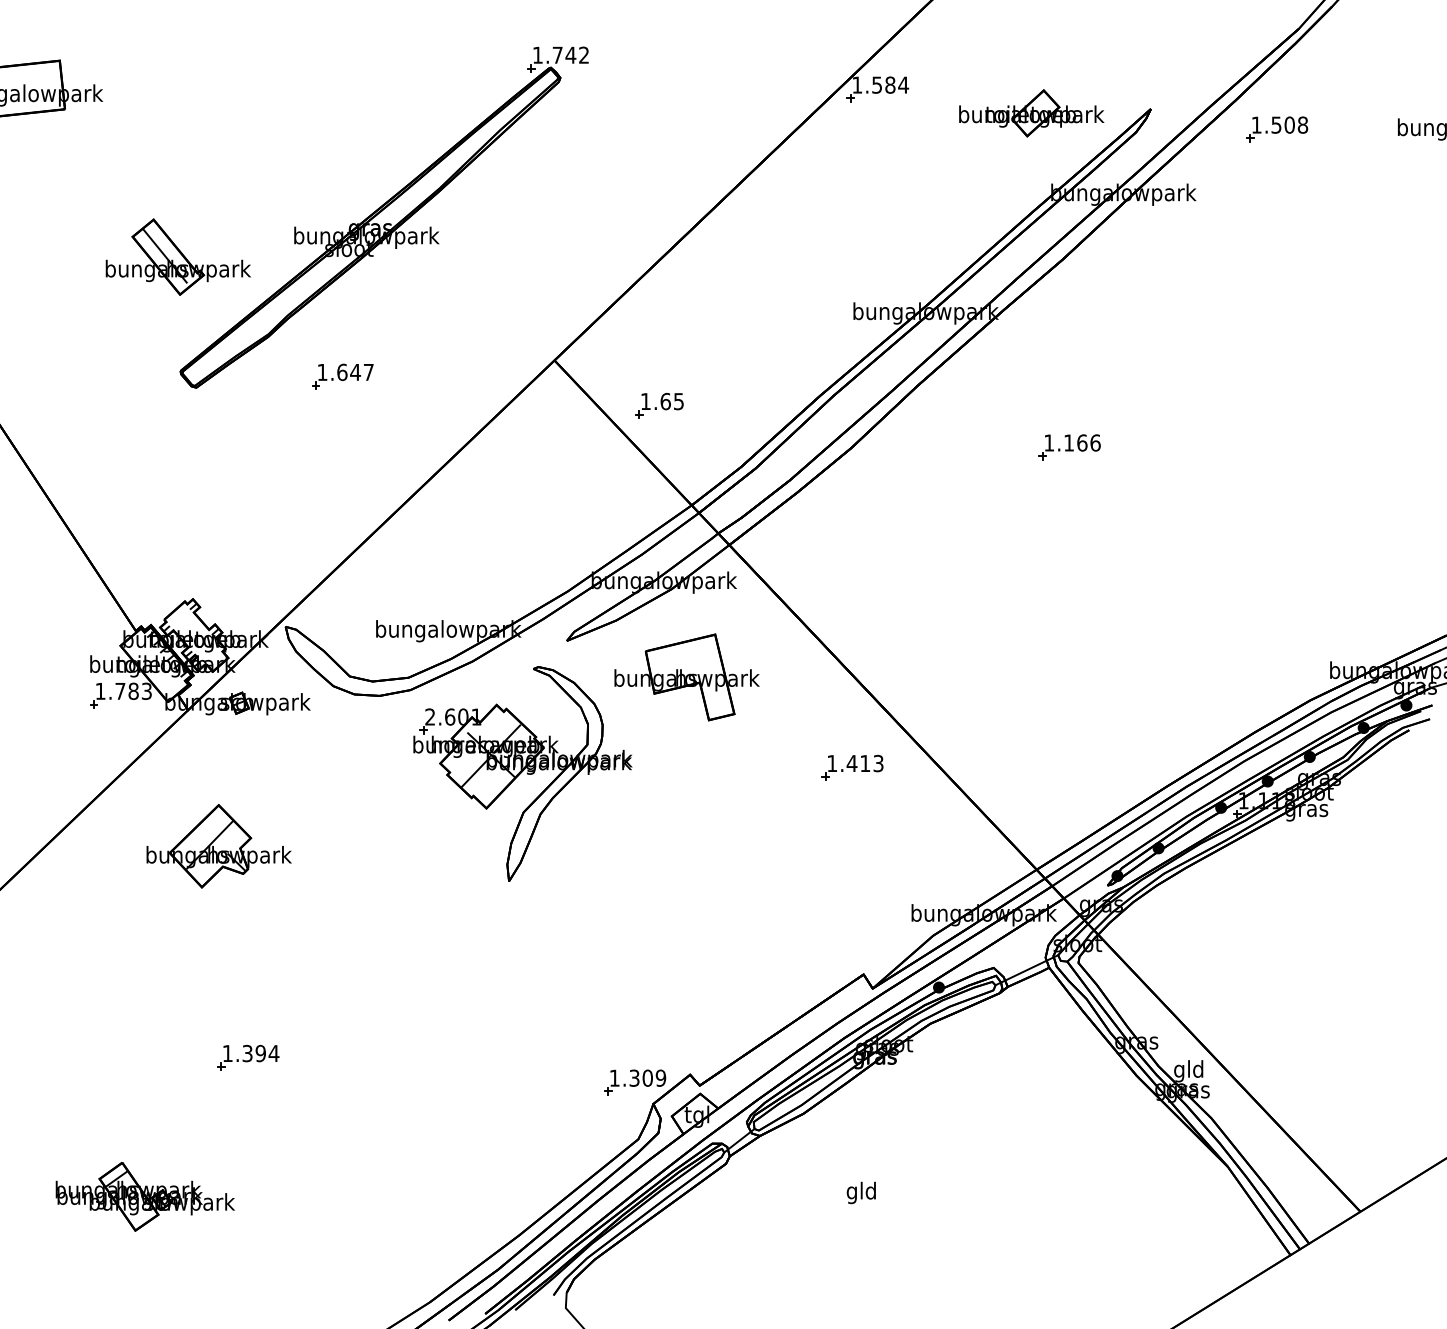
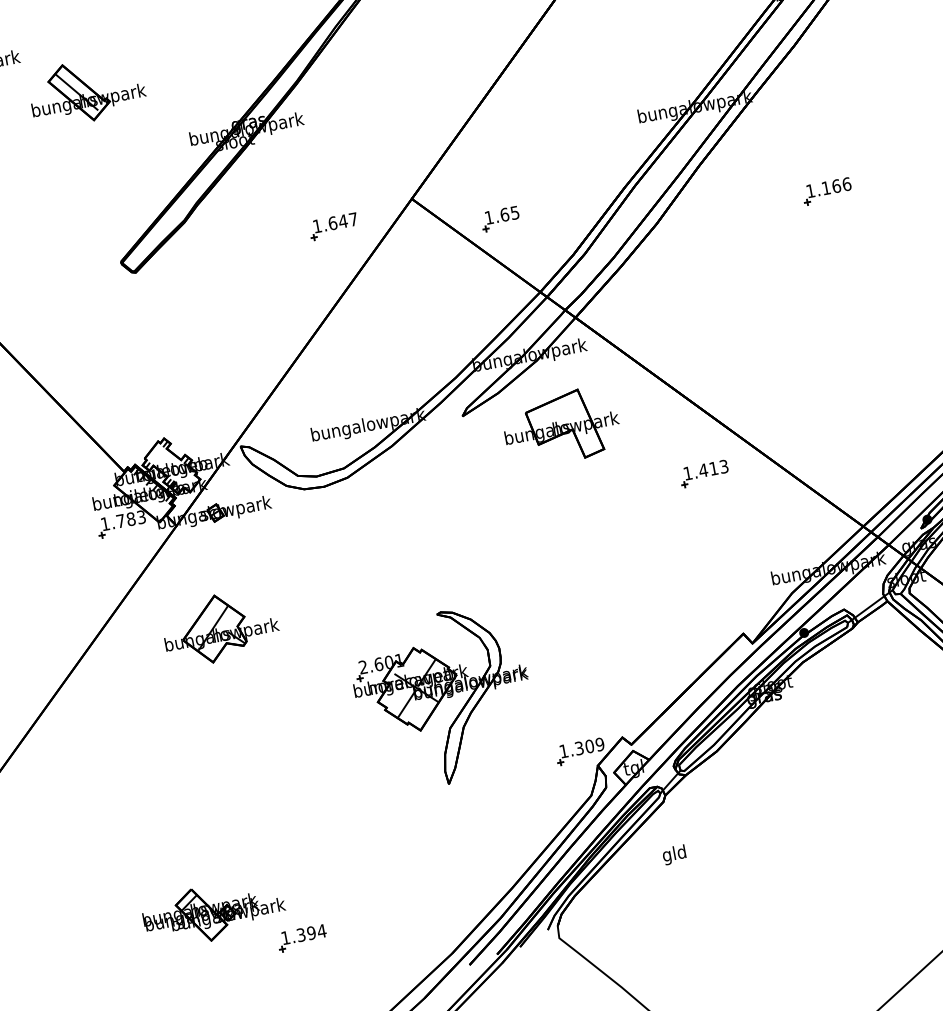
part: (177, 256) -> (86, 90), moved
part: (342, 376) -> (333, 226), moved
part: (522, 773) -> (443, 697), moved
part: (248, 1057) -> (302, 938), moved
text: (860, 1192) -> (673, 854), moved

